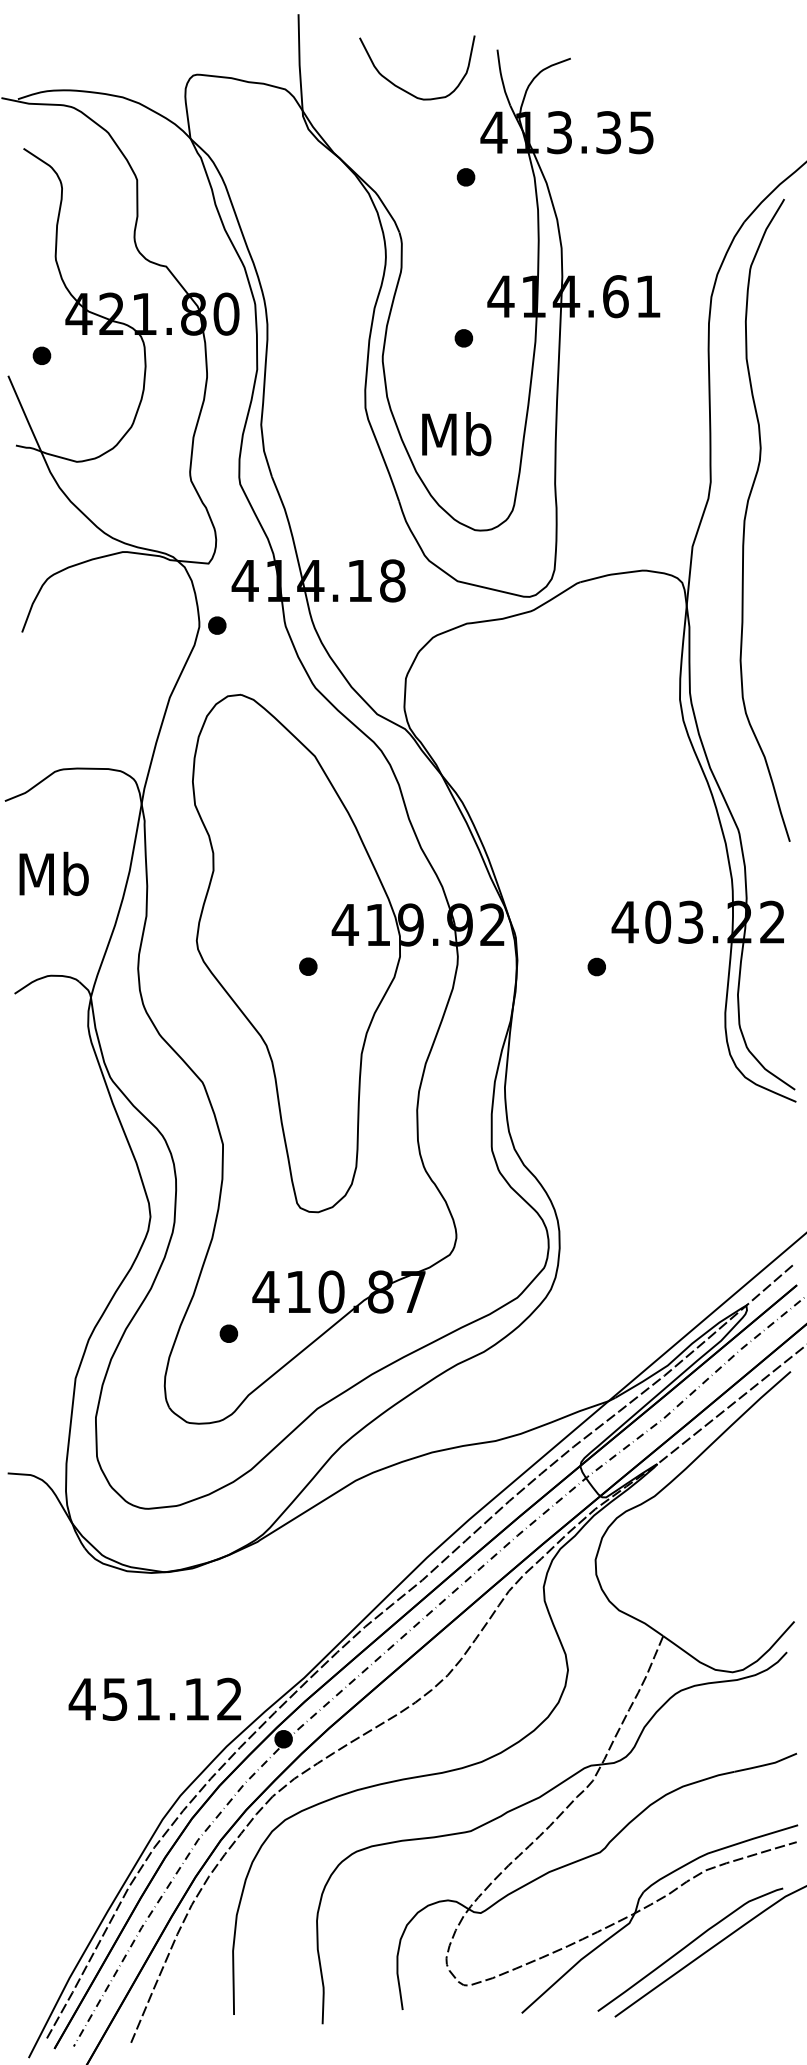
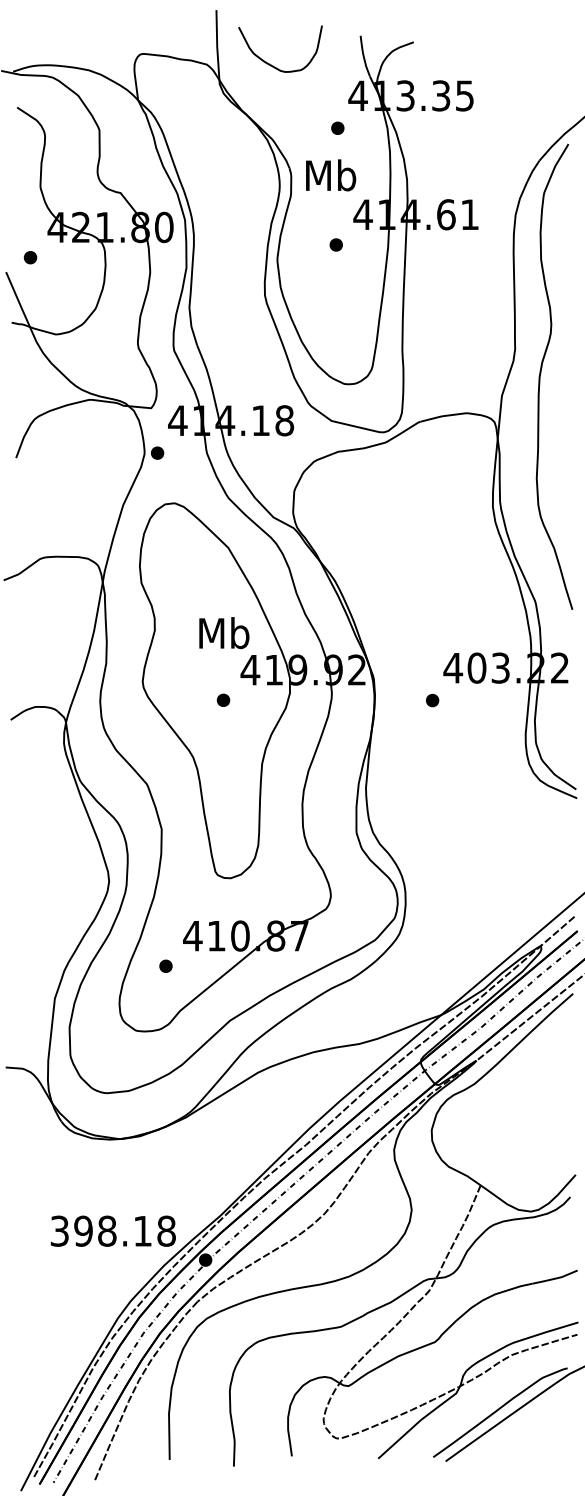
curve: (404, 89) -> (271, 64), moved
text: (457, 434) -> (331, 175), moved
text: (54, 874) -> (224, 633), moved
text: (155, 1698) -> (112, 1230), 451.12 -> 398.18

